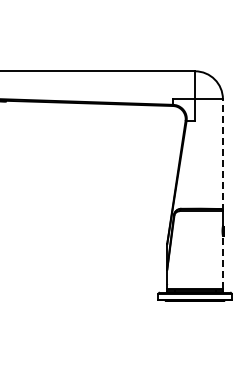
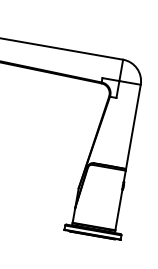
line: (222, 154) -> (133, 127), dashed -> solid
line: (222, 261) -> (118, 209), dashed -> solid

